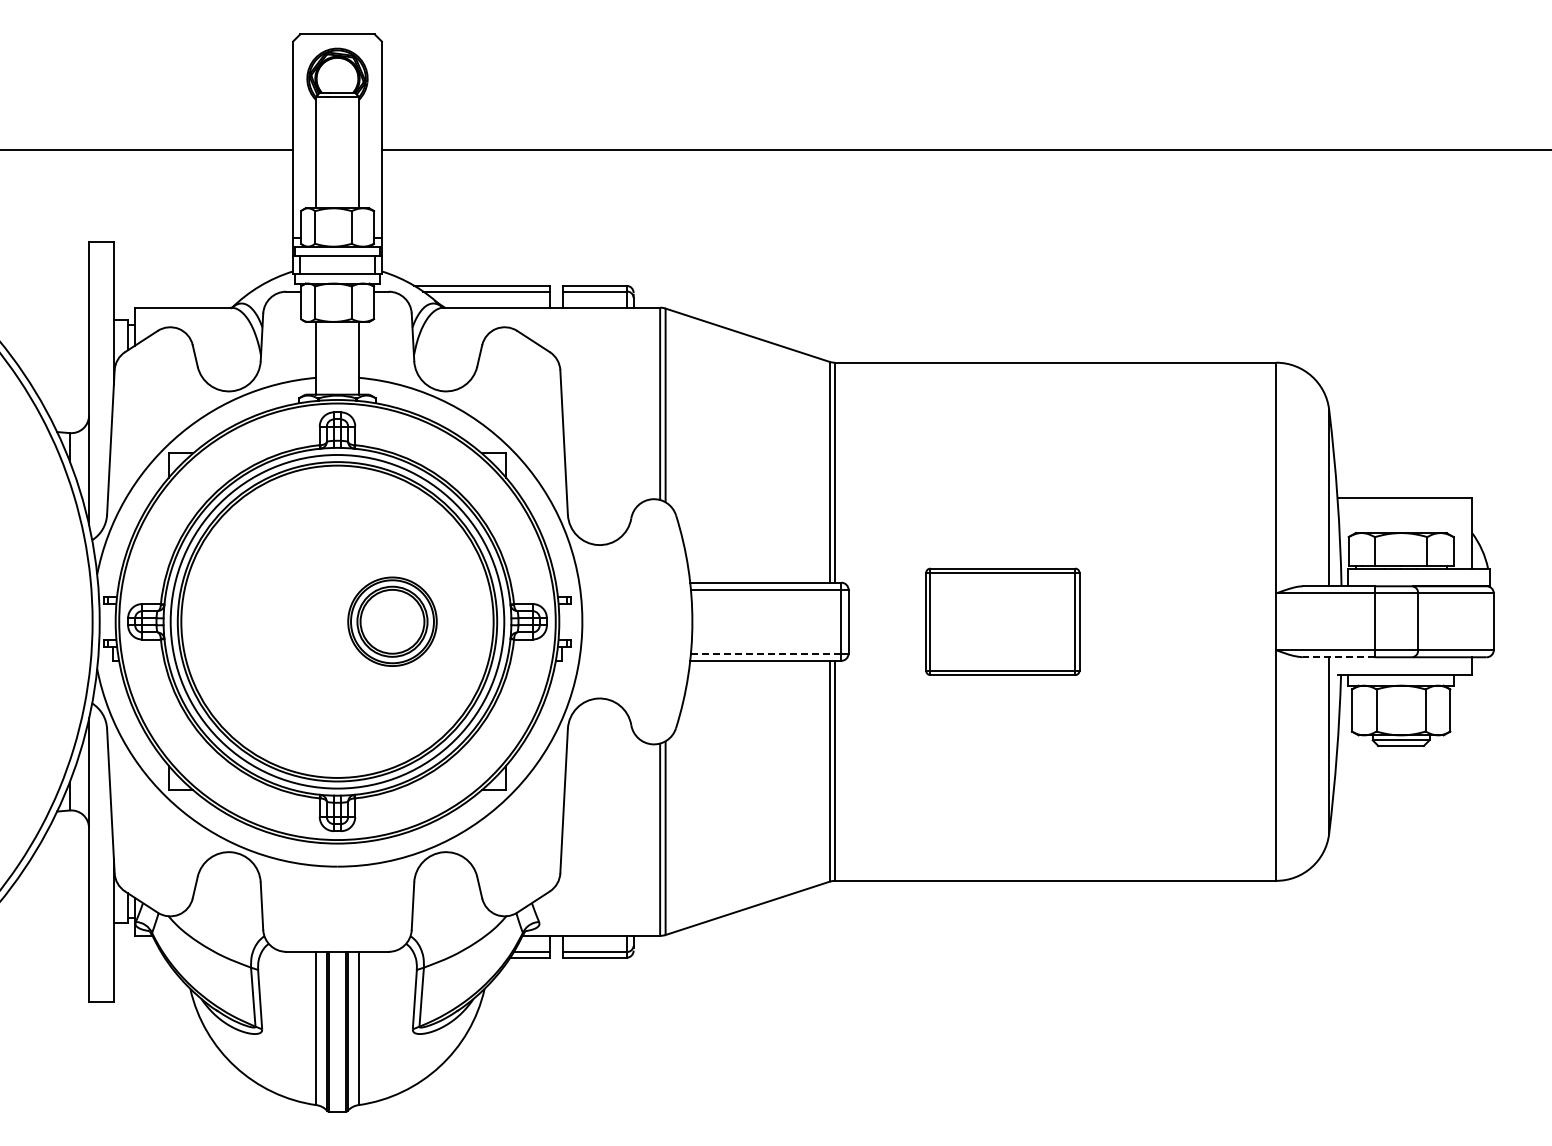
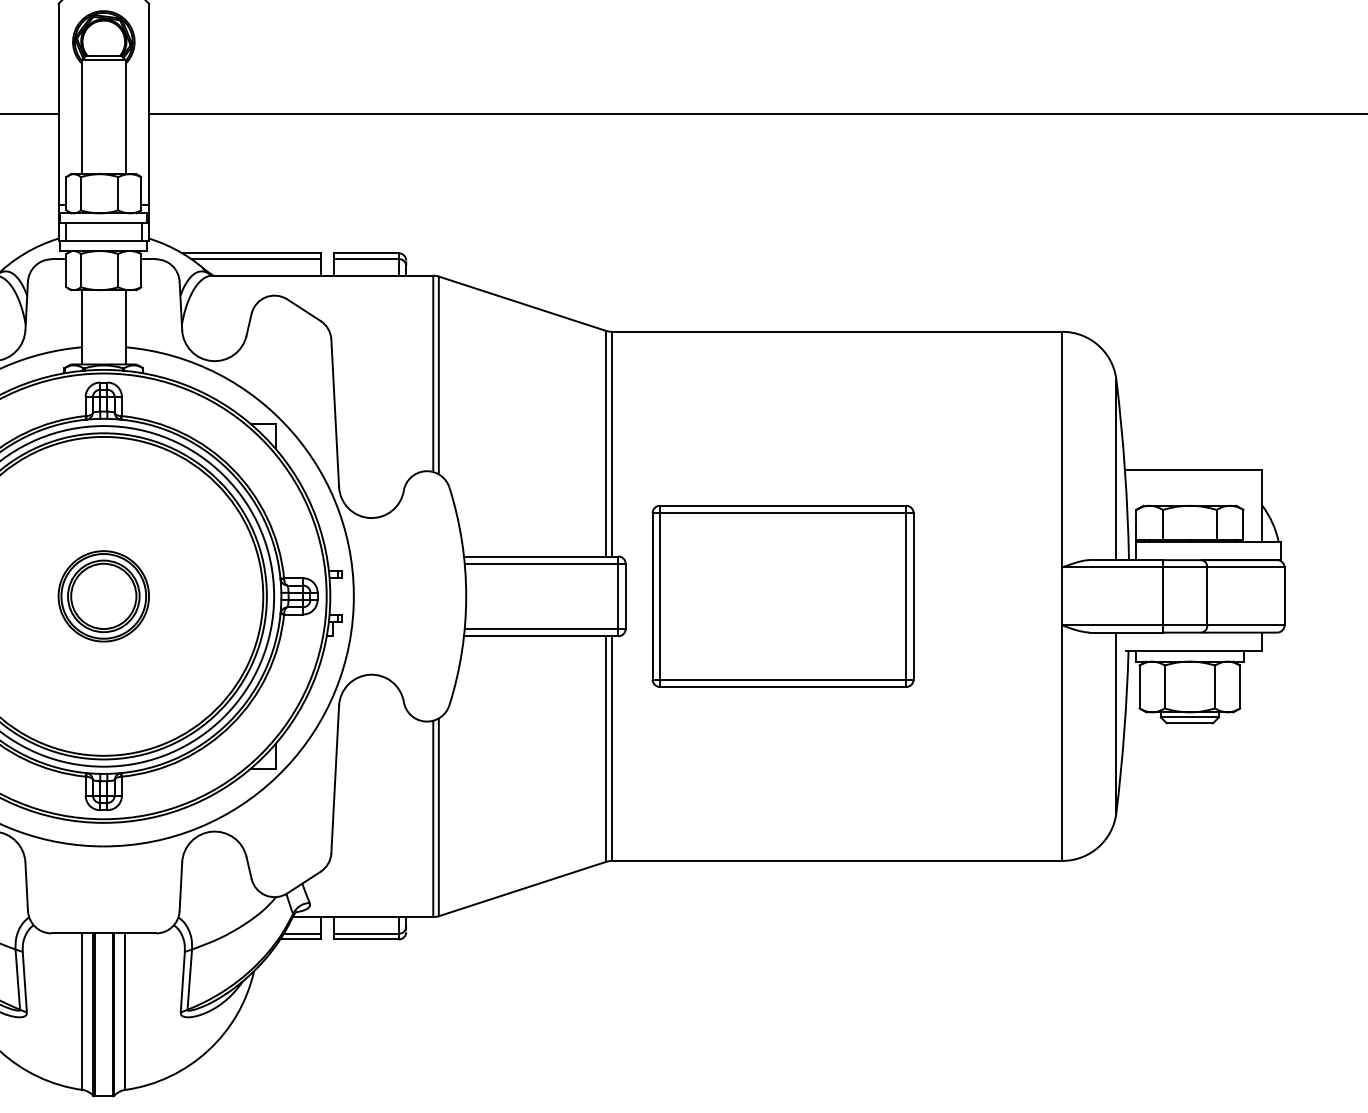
part: (392, 621) -> (103, 596), moved
part: (1002, 621) -> (782, 596), size x1.67
line: (765, 653) -> (540, 628), dashed -> solid
line: (1338, 657) -> (1125, 632), dashed -> solid

